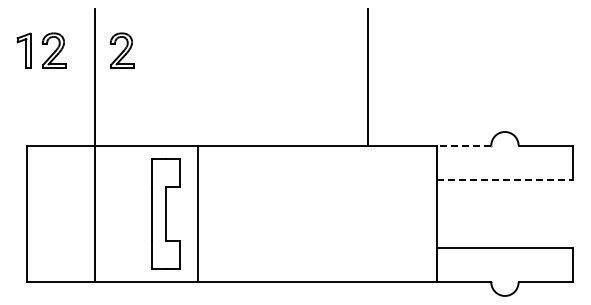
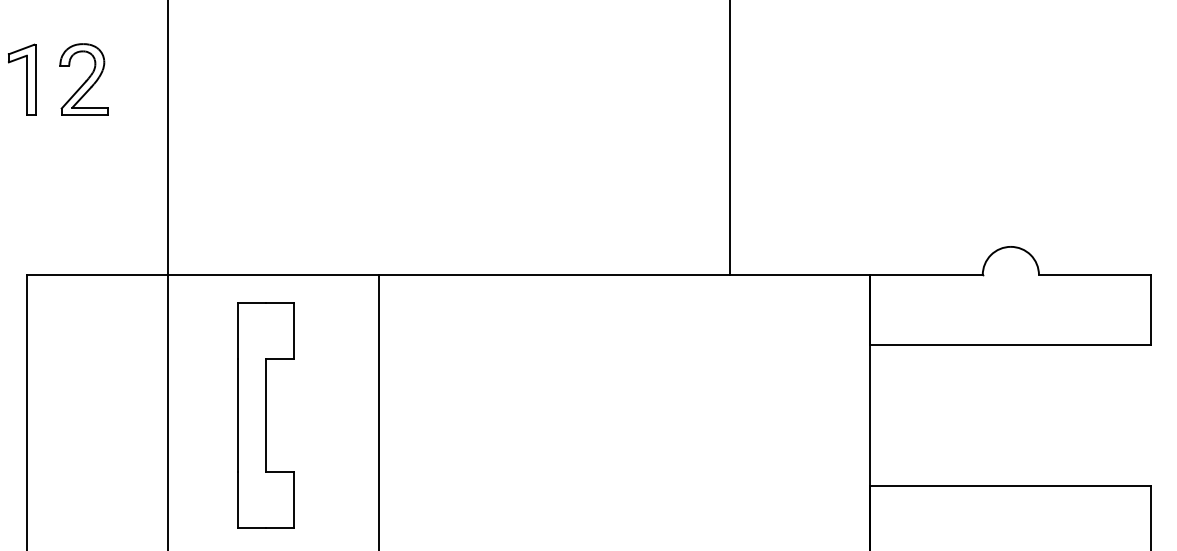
part: (121, 50) -> (222, 79), removed
line: (463, 145) -> (925, 274), dashed -> solid
line: (505, 179) -> (1012, 344), dashed -> solid
part: (165, 213) -> (265, 414), moved

